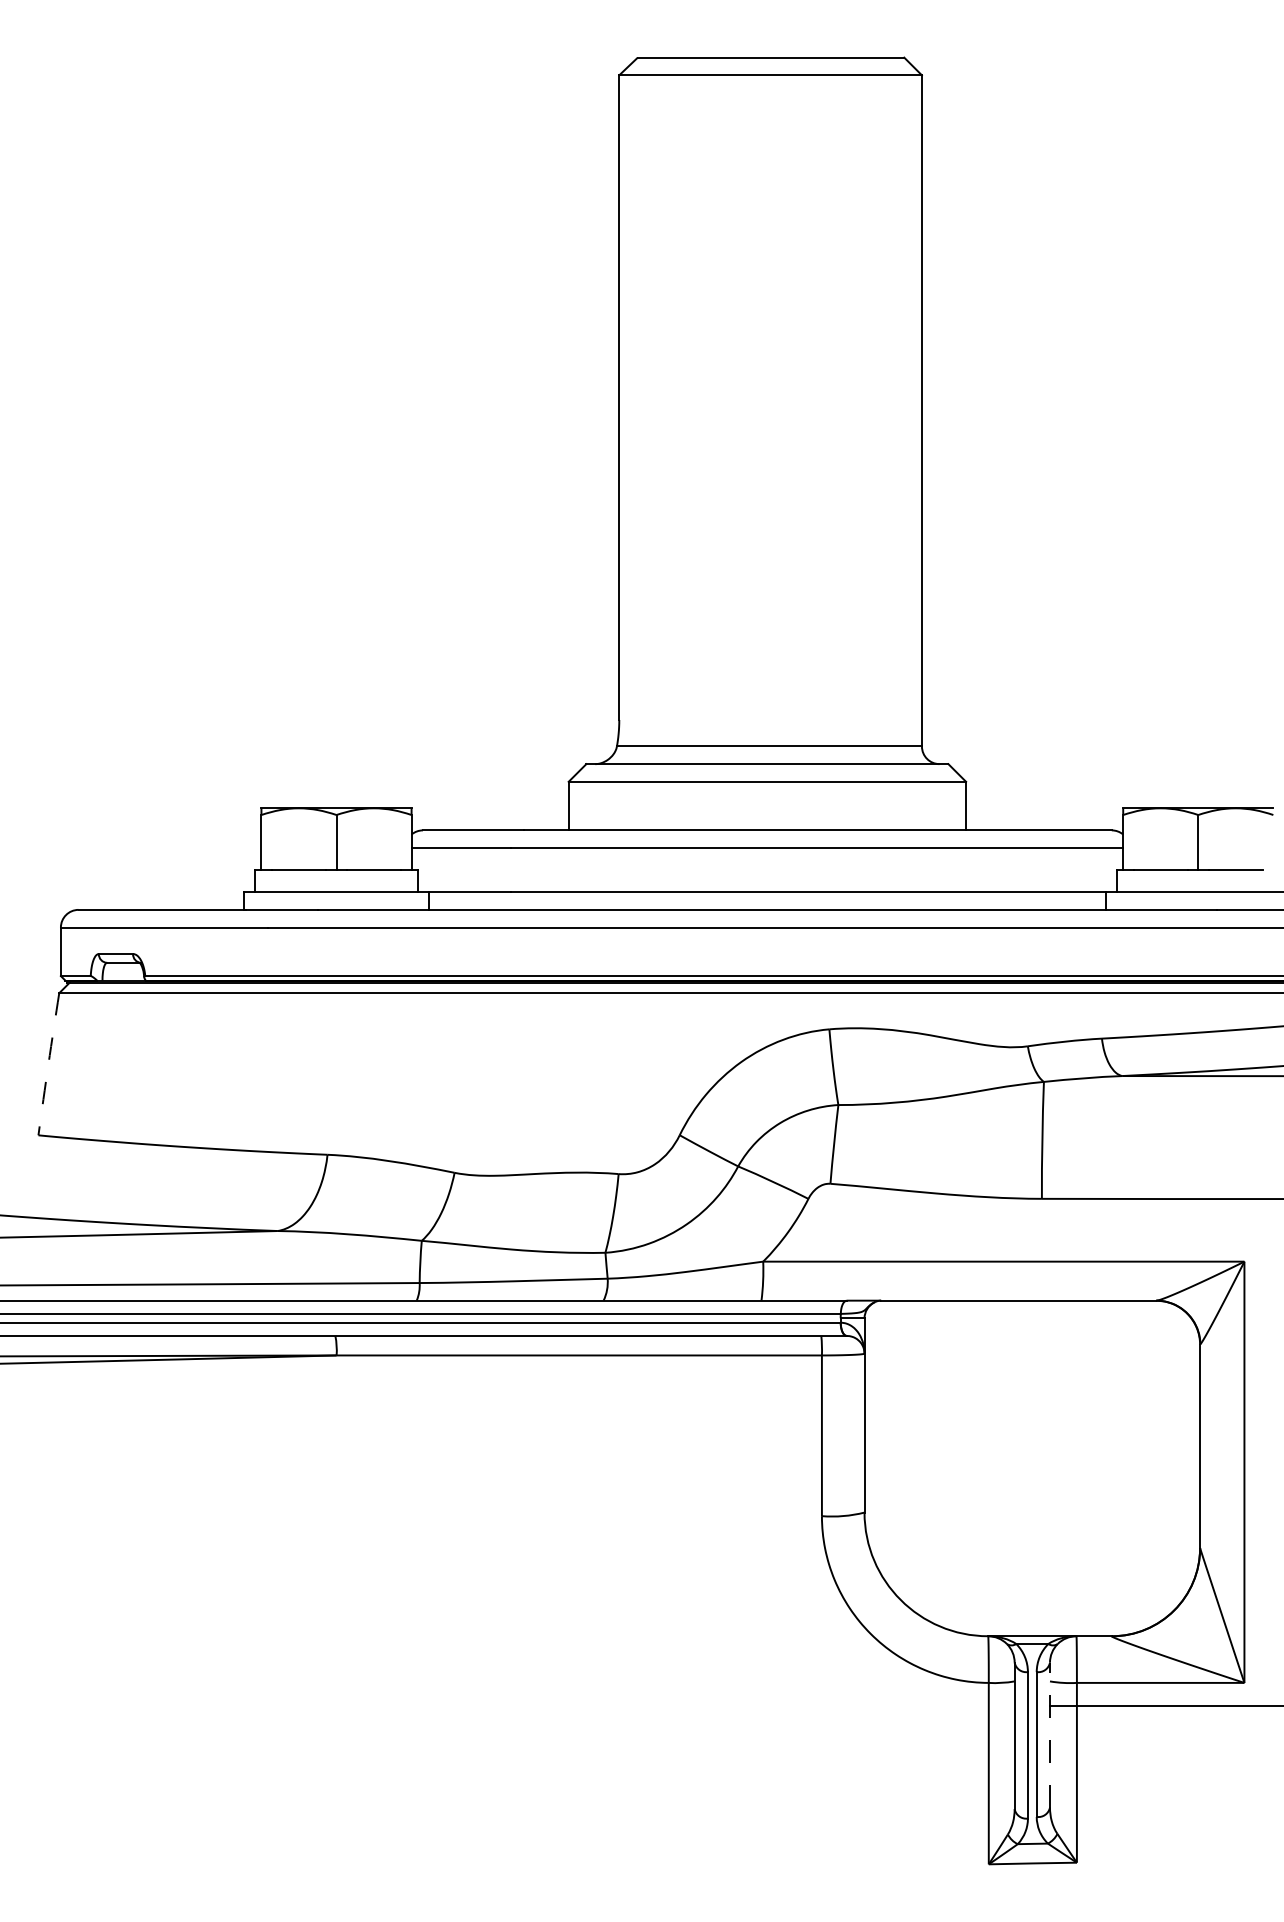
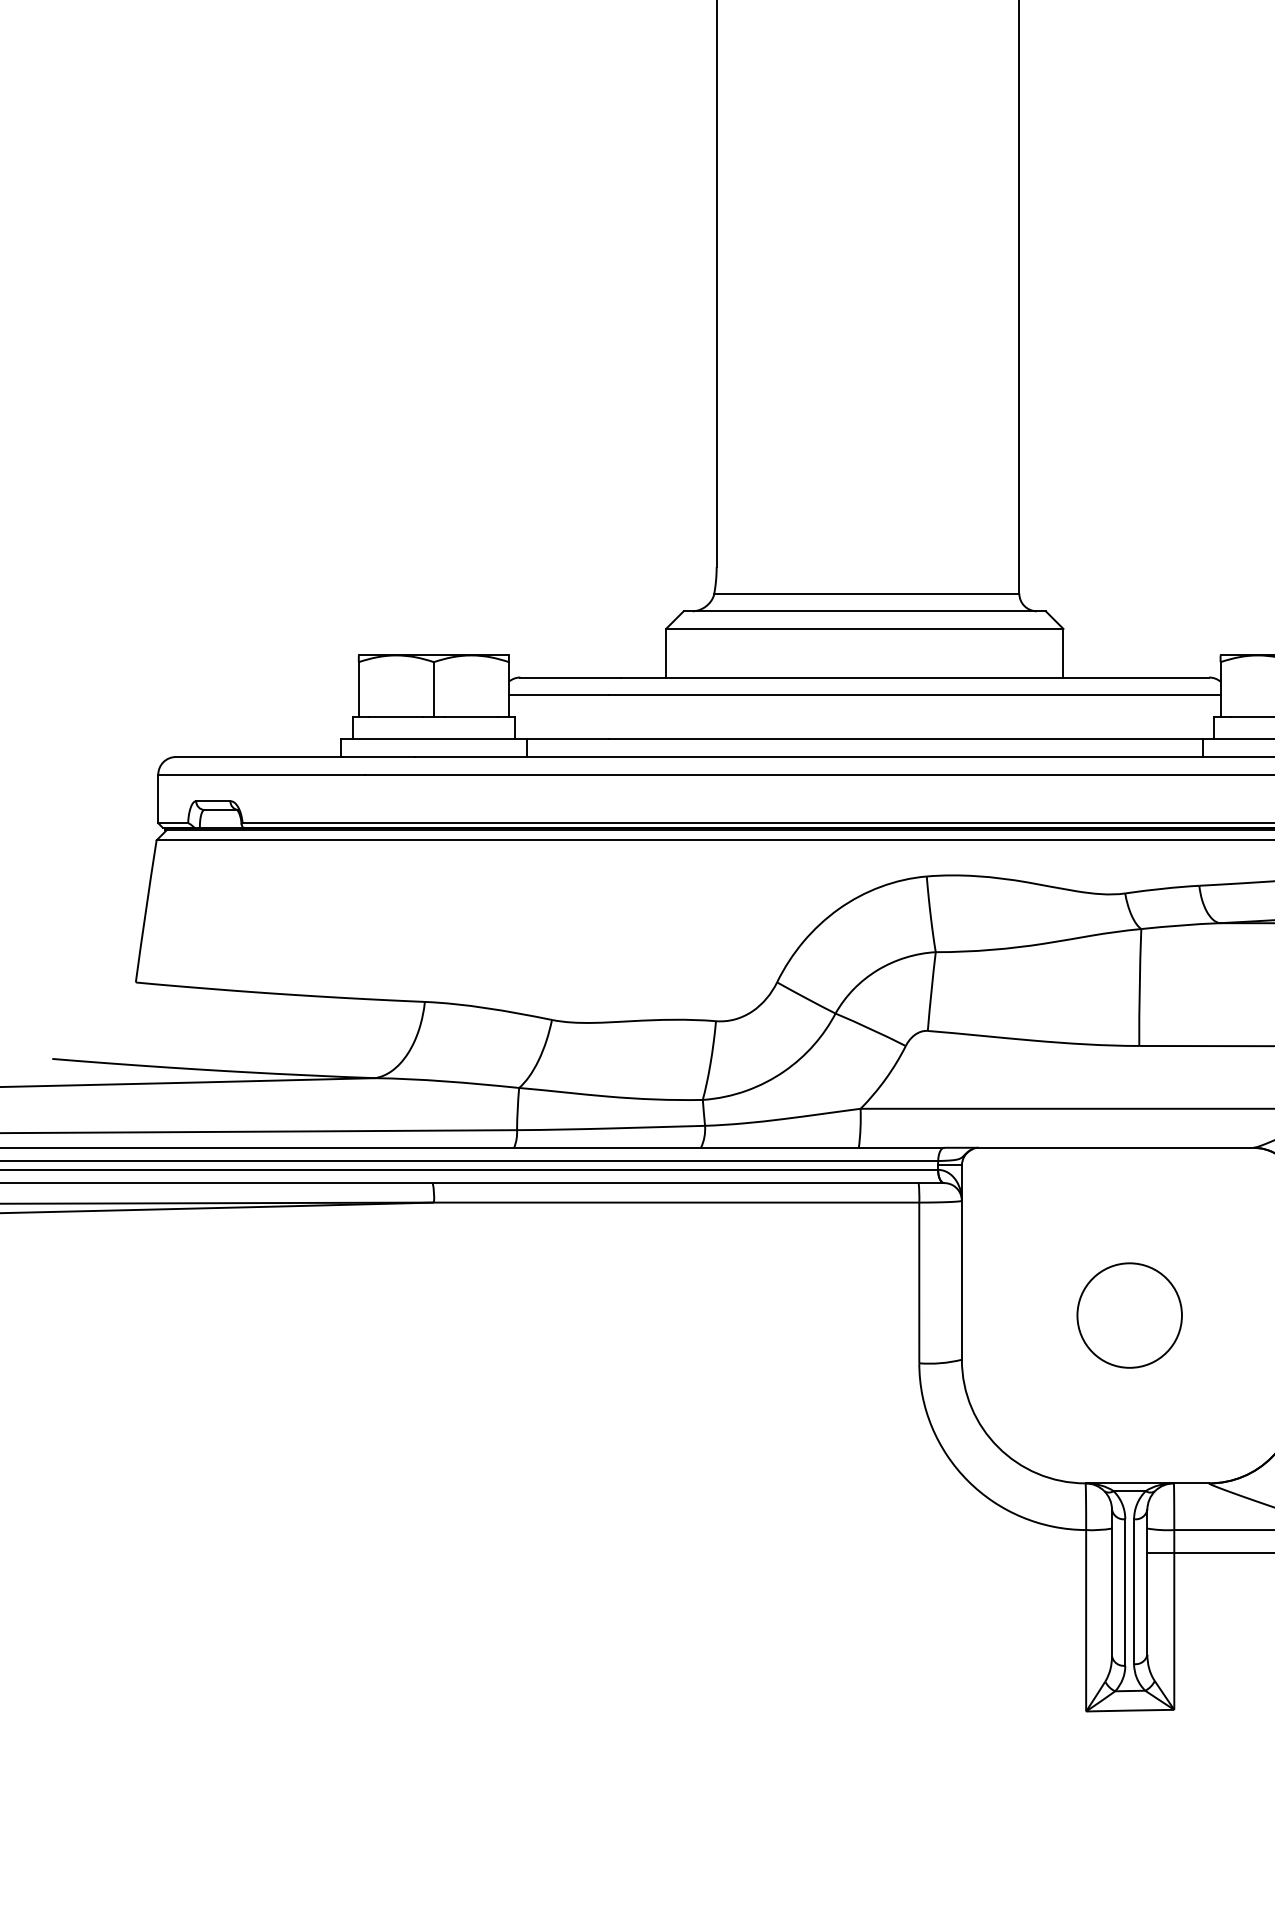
arc: (48, 1064) -> (145, 911), dashed -> solid
circle: (1032, 1468) -> (1129, 1315), added
line: (1050, 1734) -> (1147, 1581), dashed -> solid

